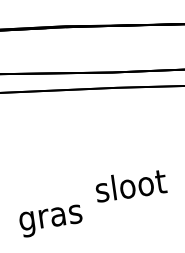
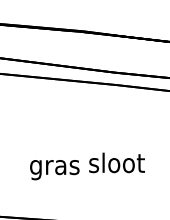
text: (50, 221) -> (54, 170), moved

